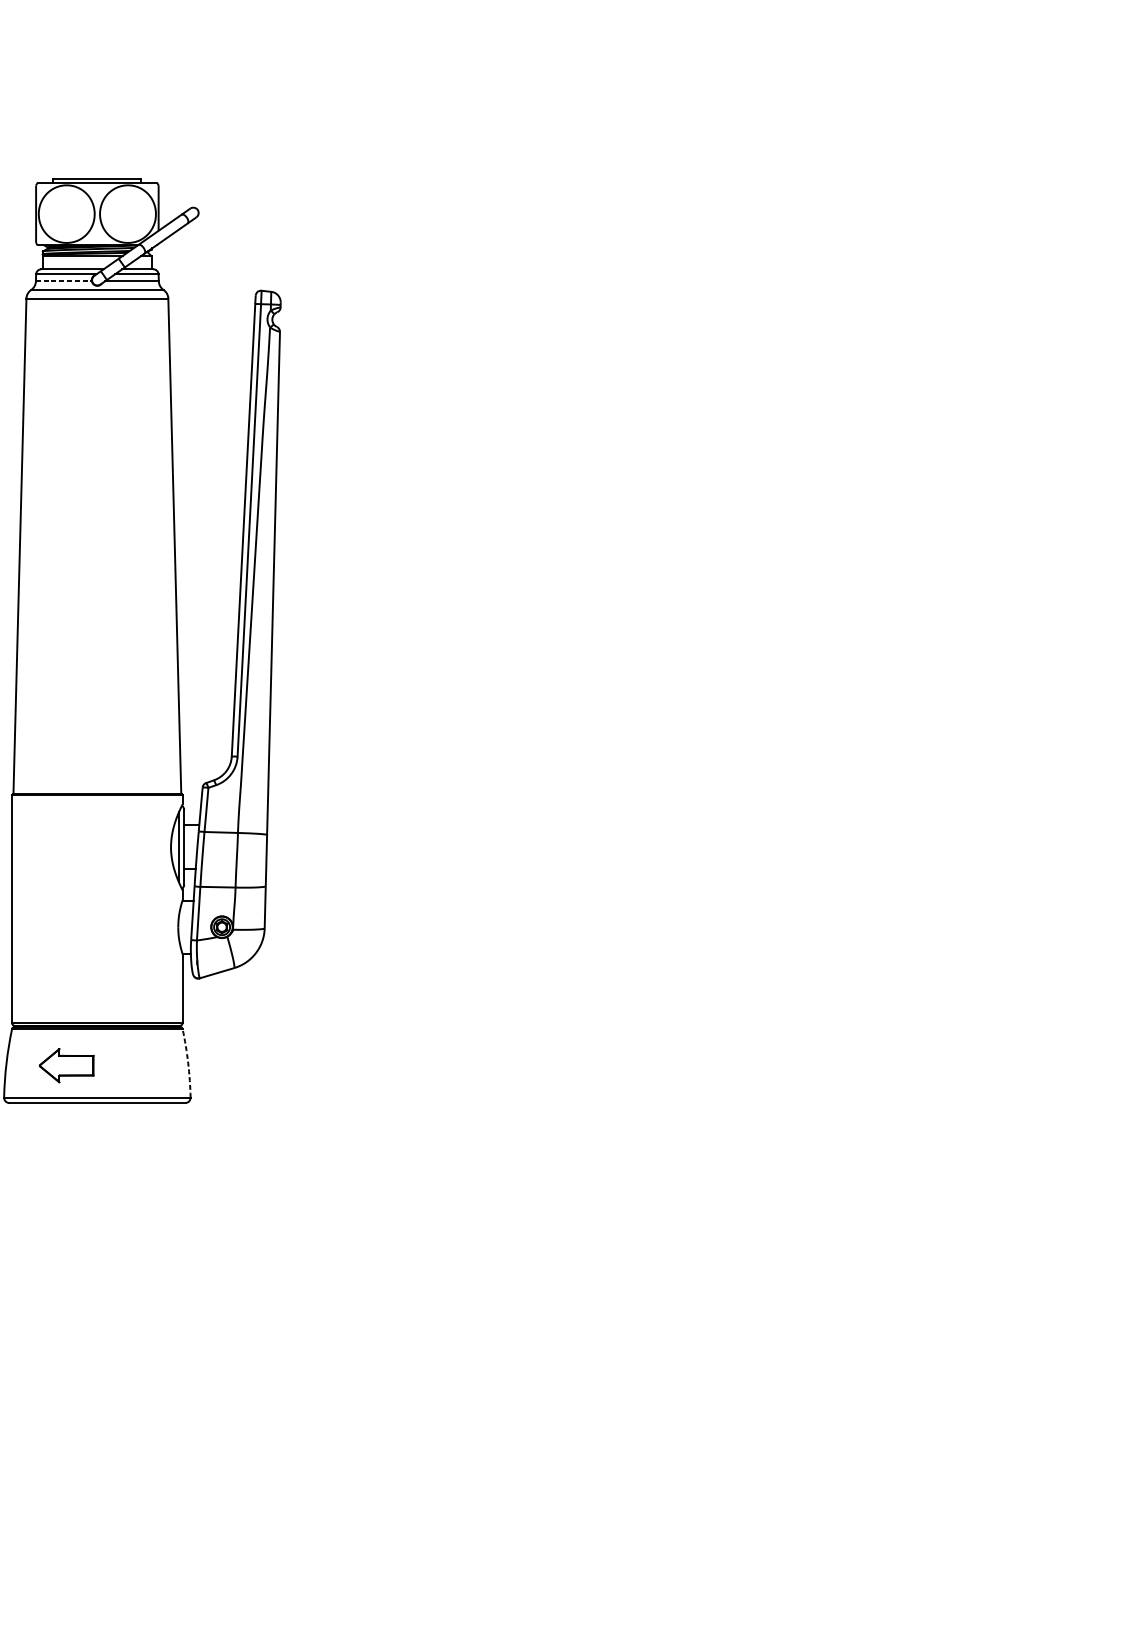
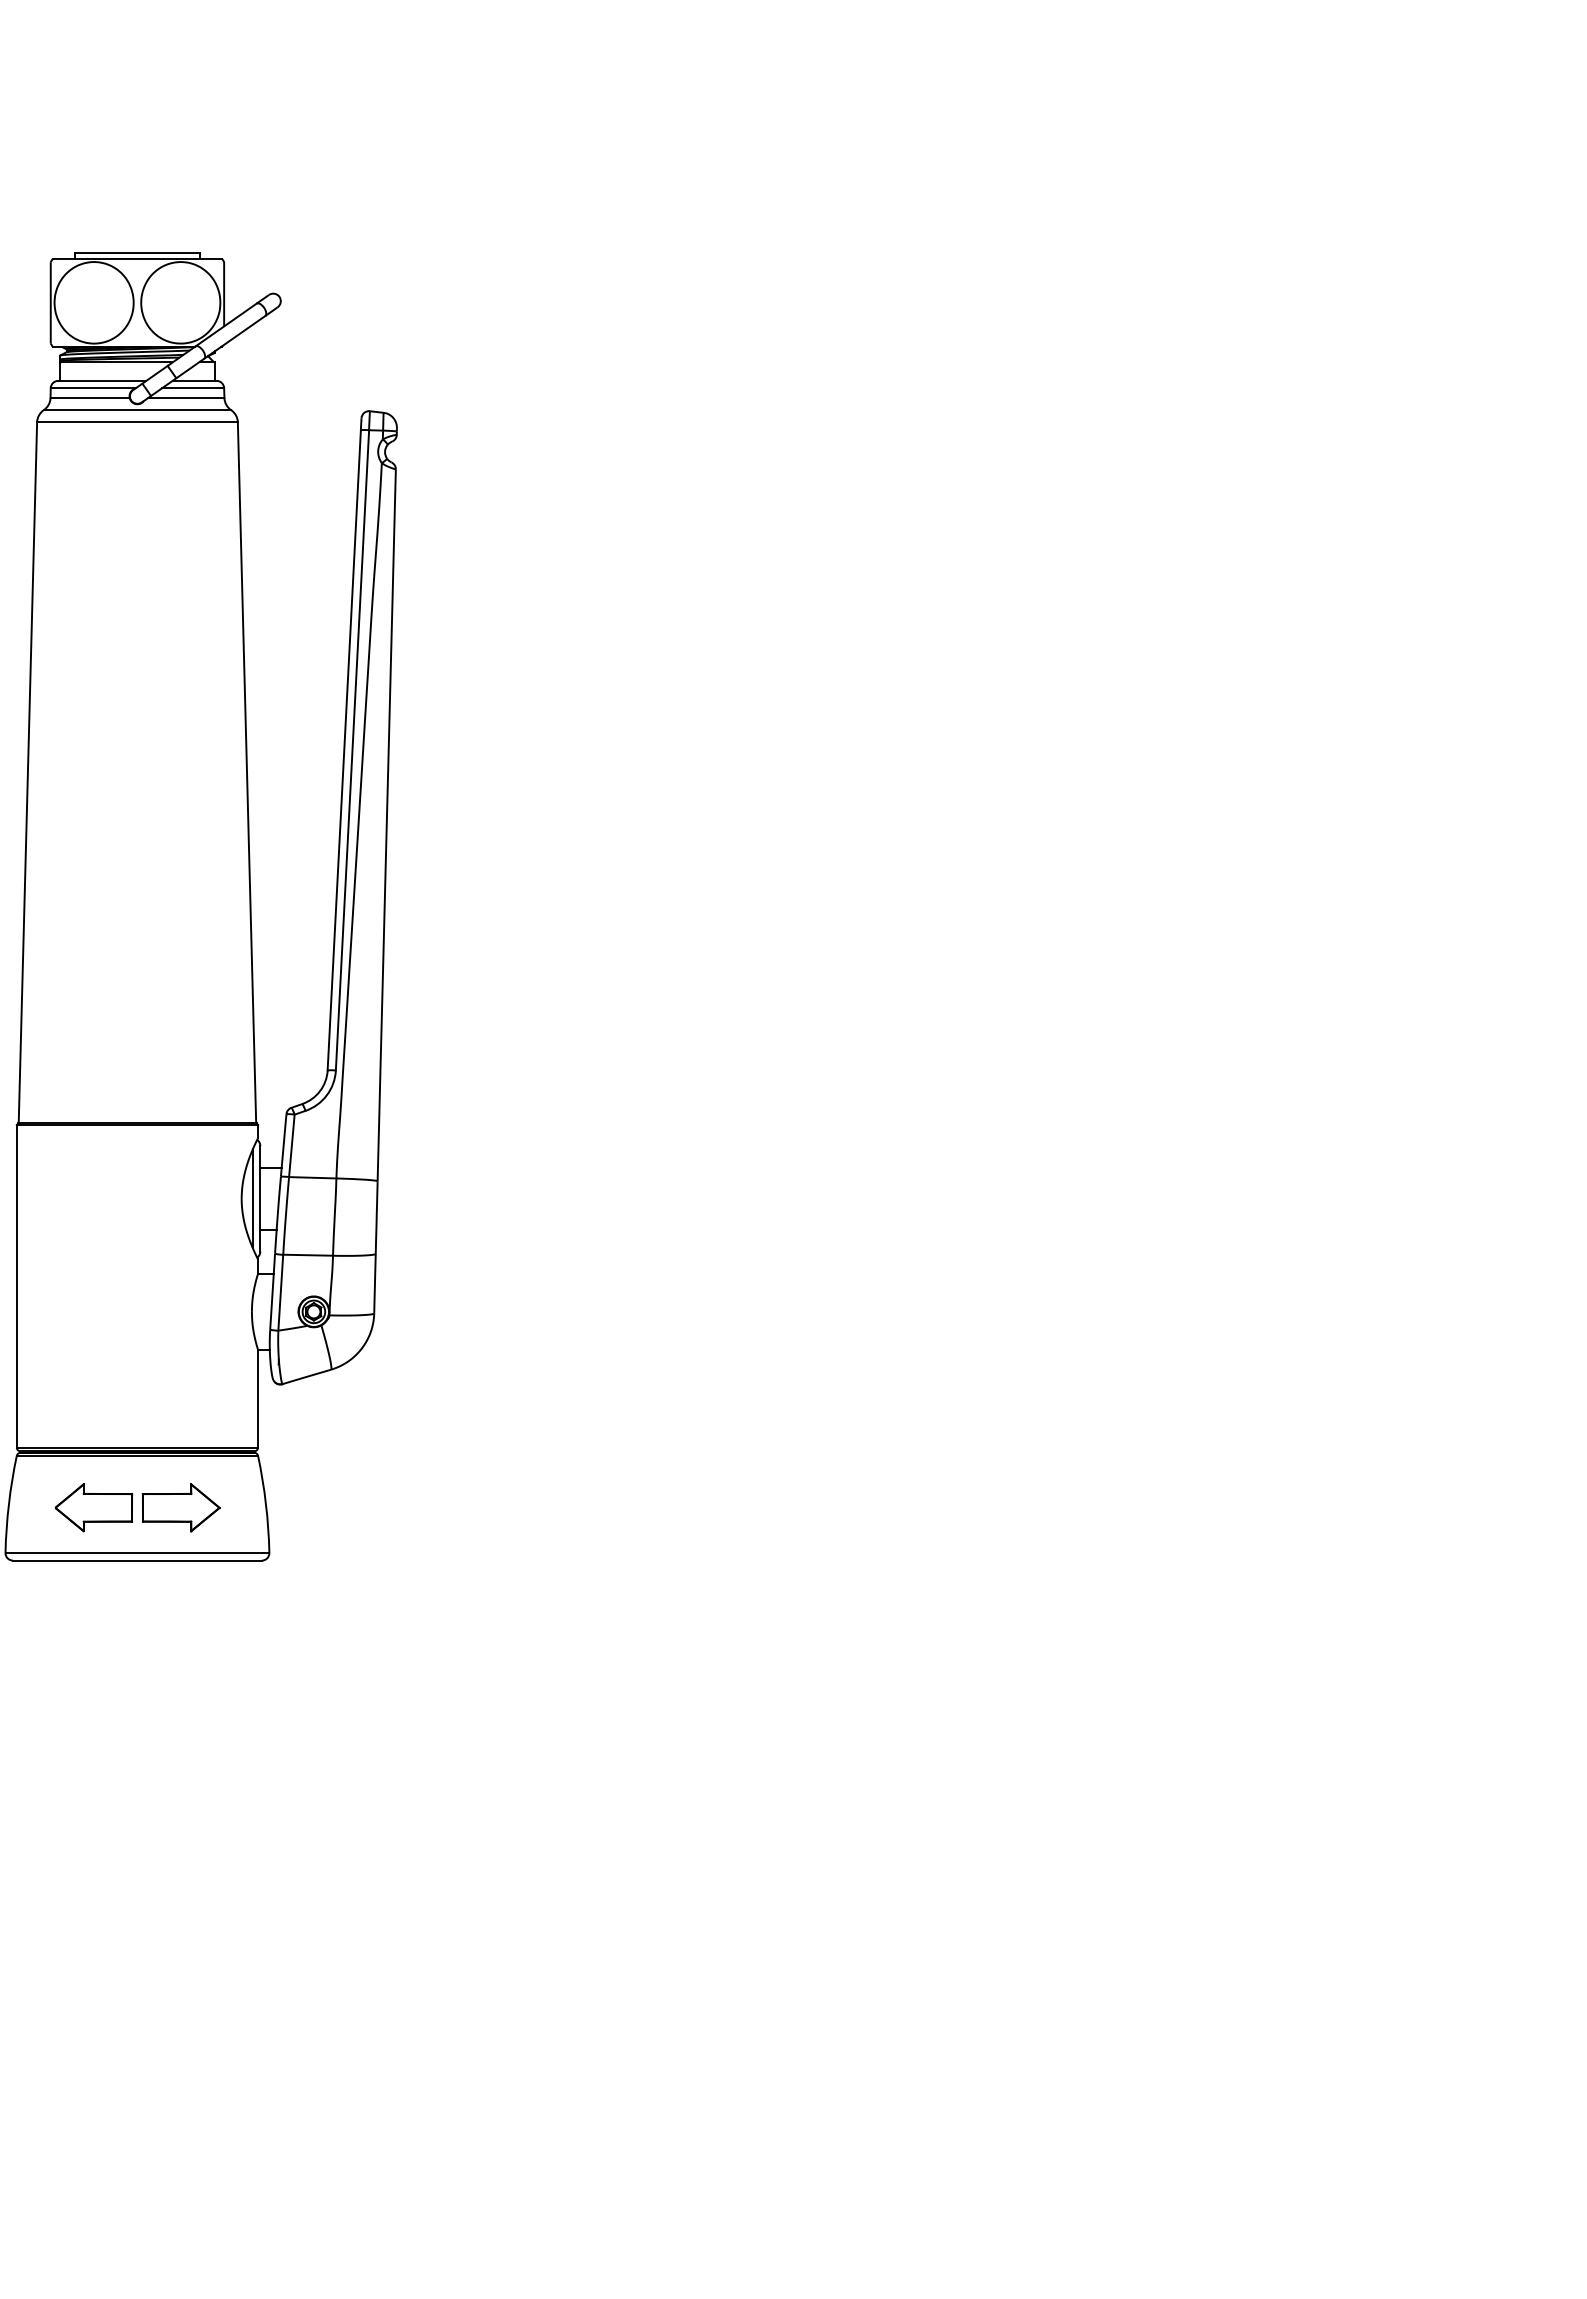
line: (64, 281) -> (90, 397), dashed -> solid
arc: (187, 1063) -> (265, 1504), dashed -> solid
part: (127, 1065) -> (180, 1507), added

